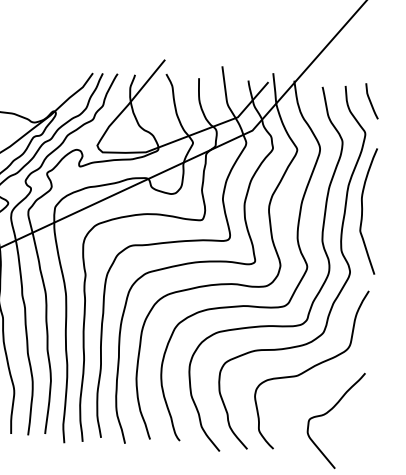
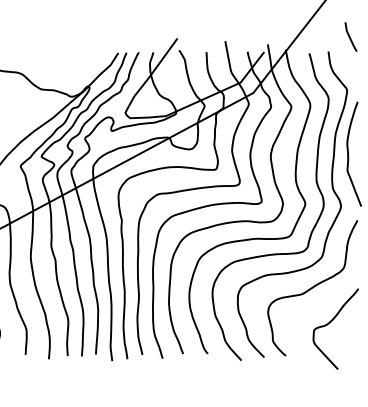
curve: (371, 100) -> (350, 36), moved

